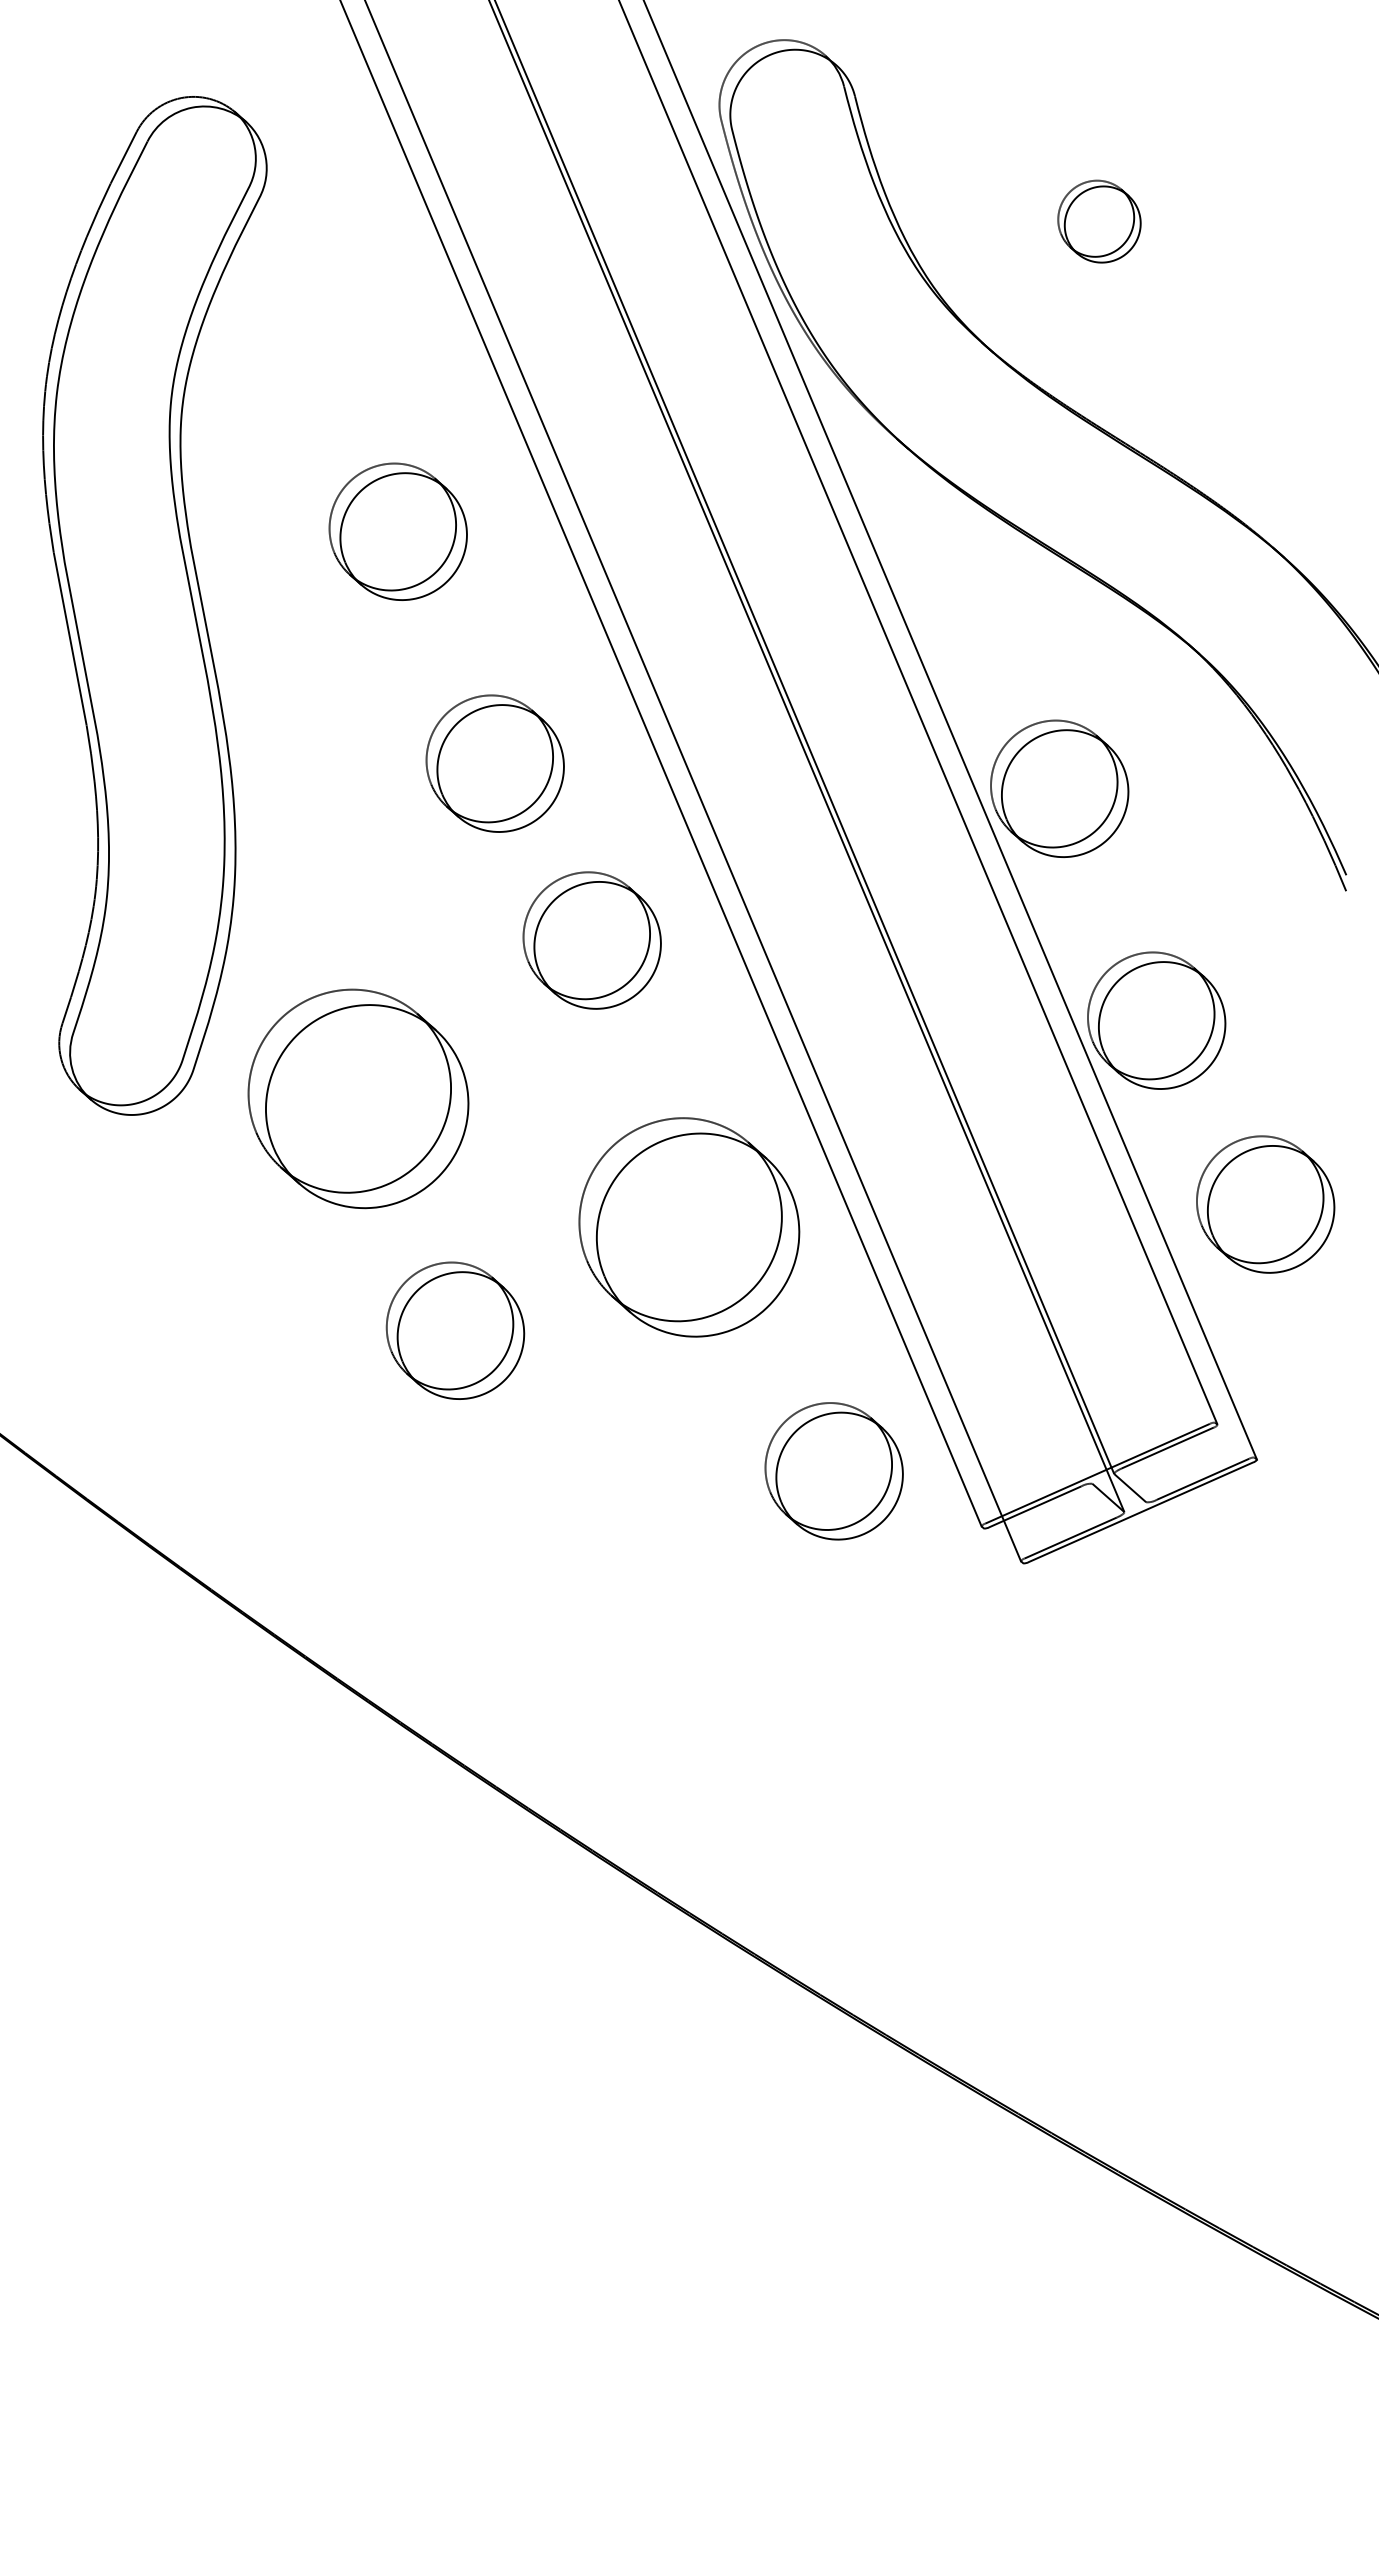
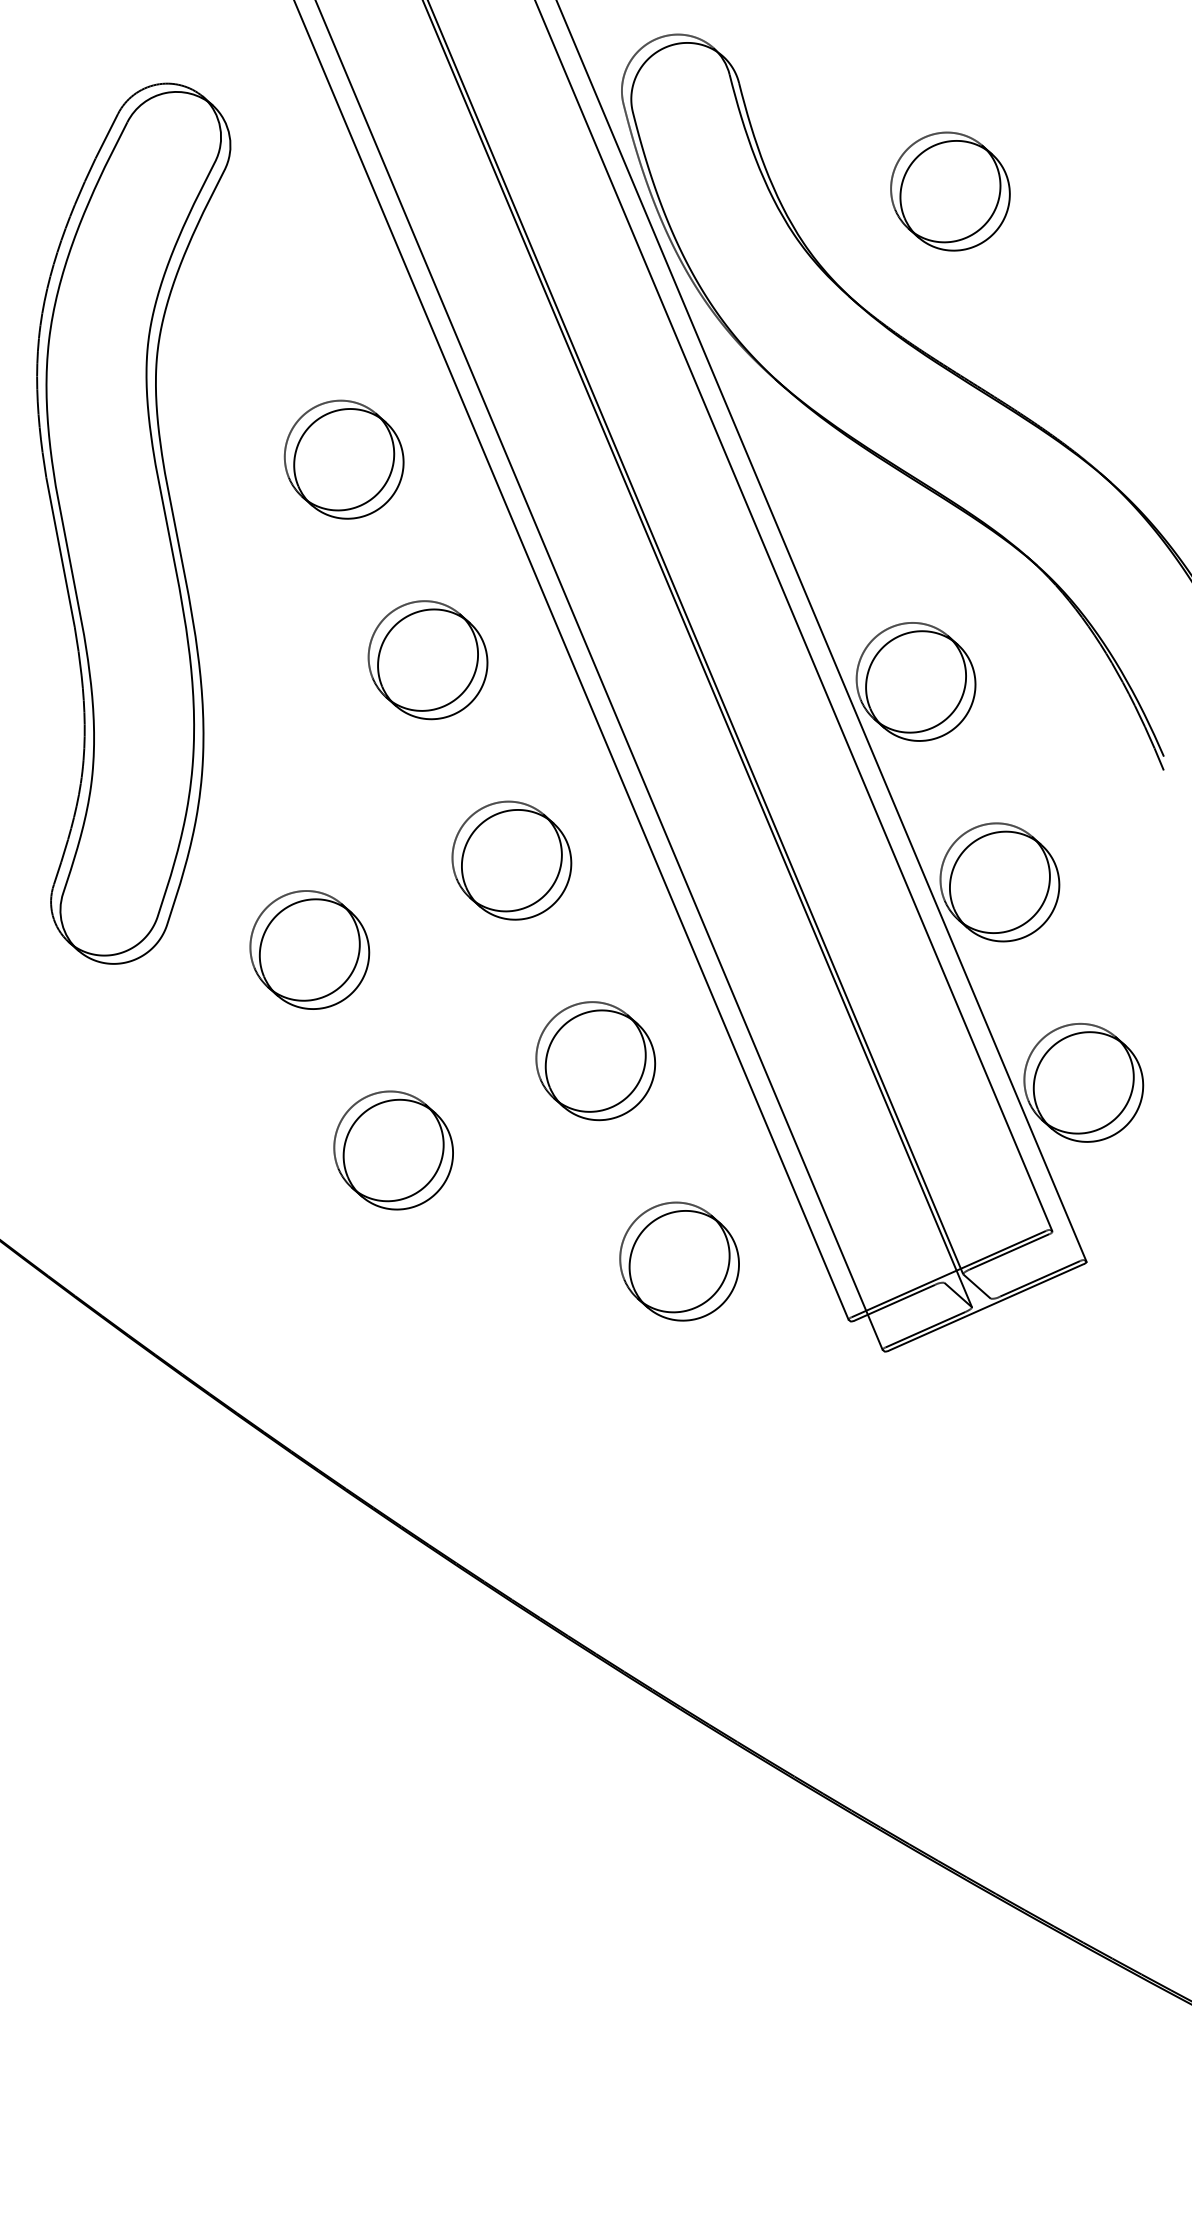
part: (1099, 221) -> (950, 191), size x1.67
part: (591, 940) -> (511, 860), moved
part: (358, 1098) -> (309, 949), size x0.62
part: (1265, 1204) -> (1083, 1082), moved
part: (688, 1227) -> (595, 1061), size x0.62
part: (833, 1471) -> (679, 1261), moved

